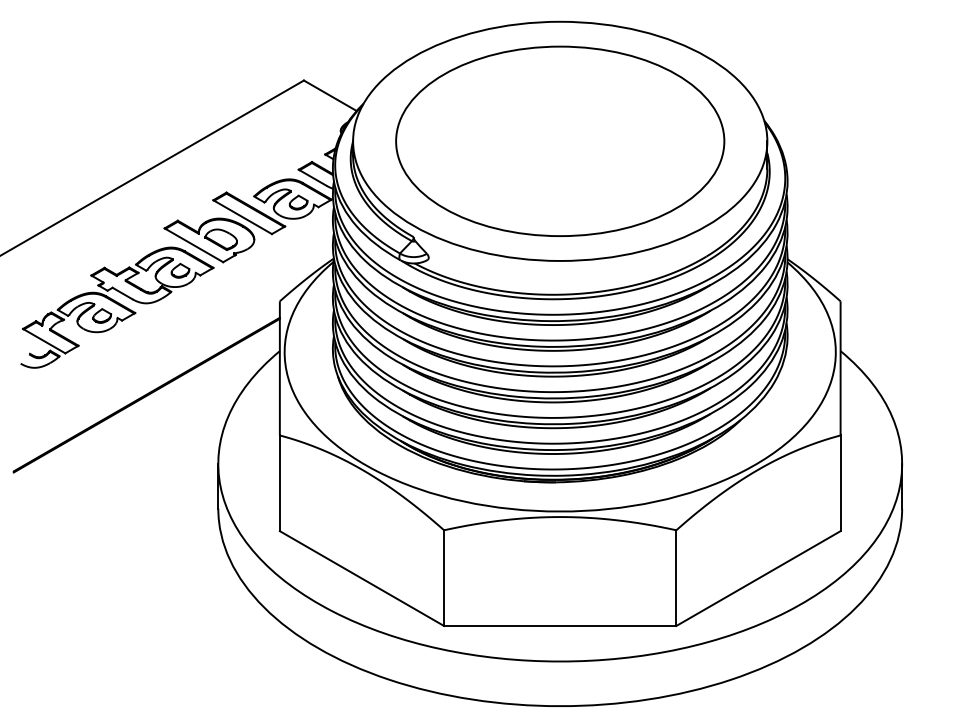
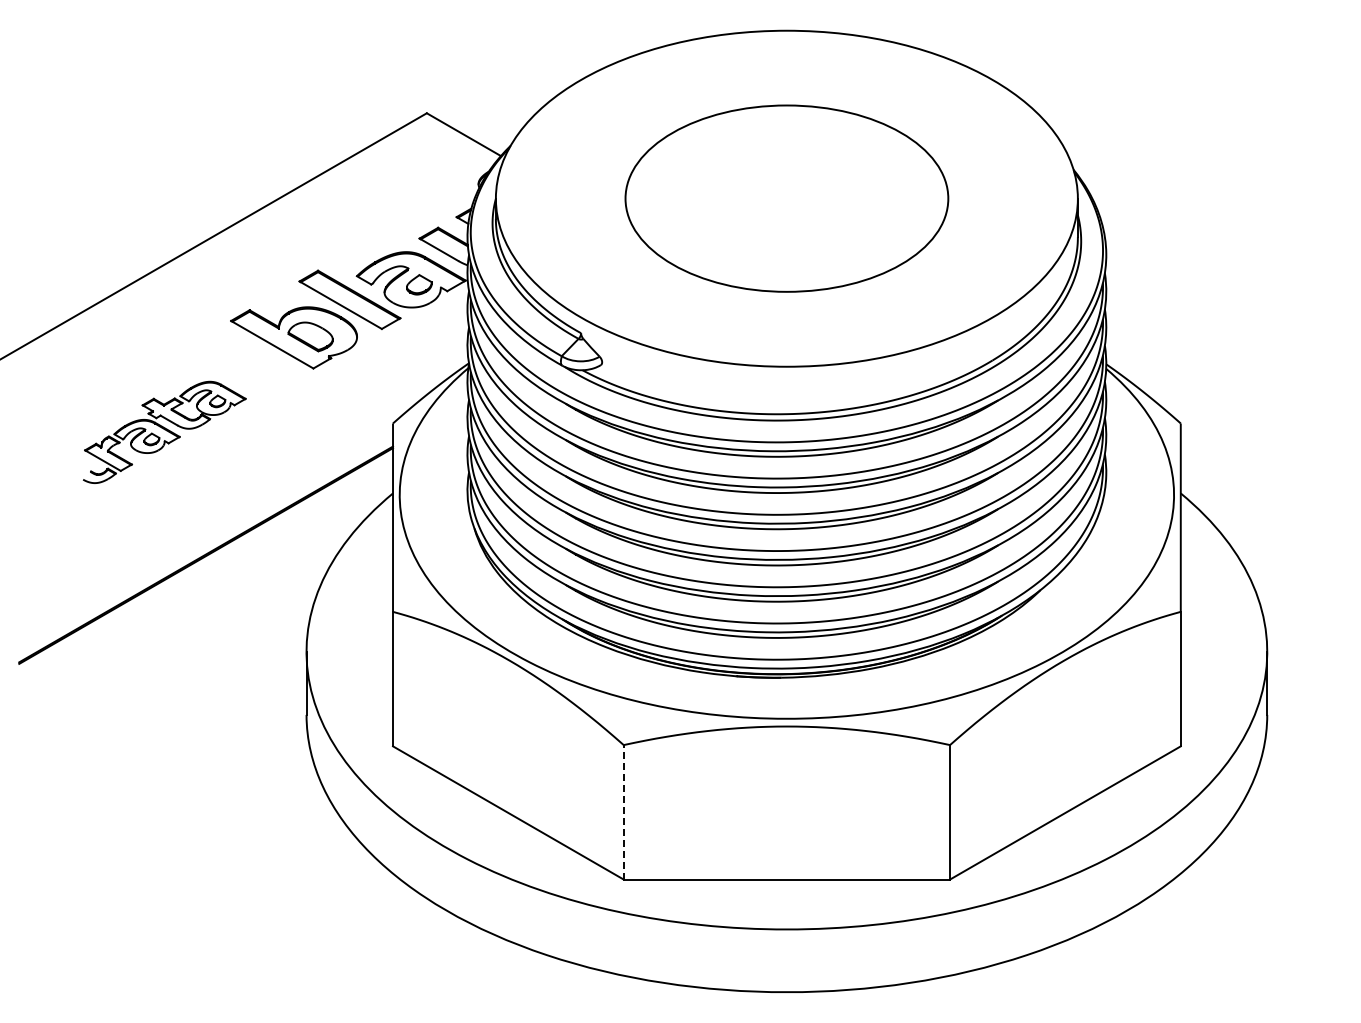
part: (559, 141) -> (786, 198), size x0.7
part: (117, 307) -> (164, 432), size x0.6
line: (443, 577) -> (623, 811), solid -> dashed

